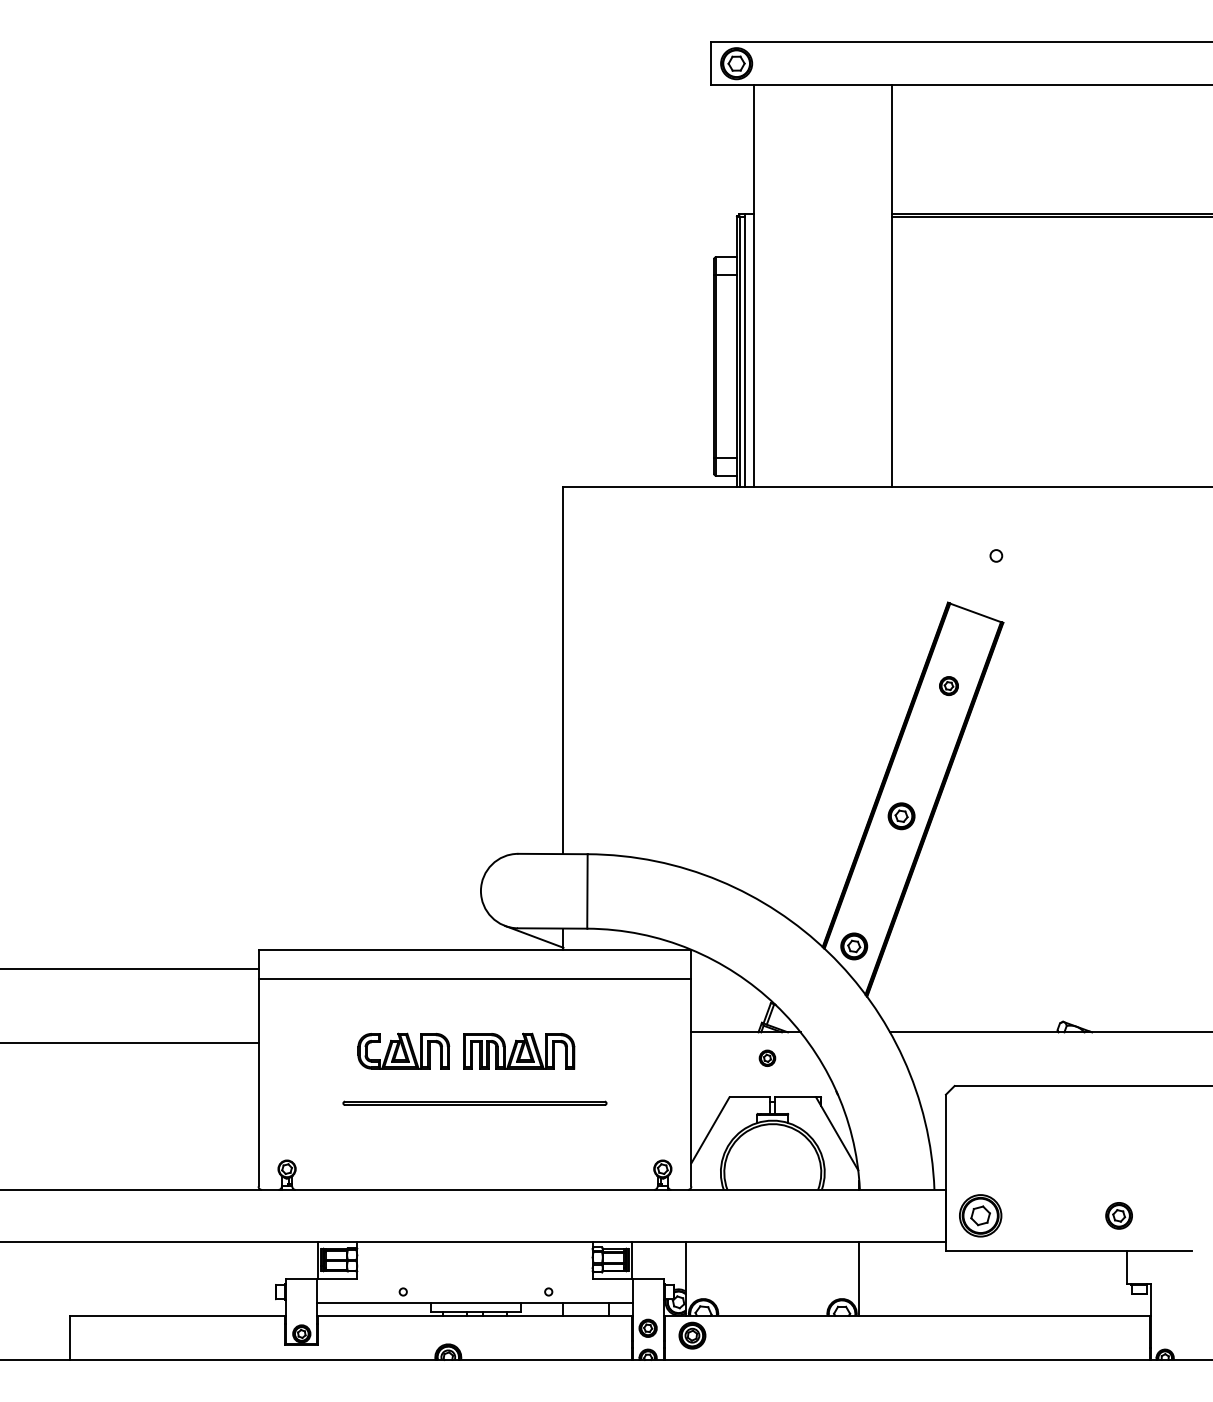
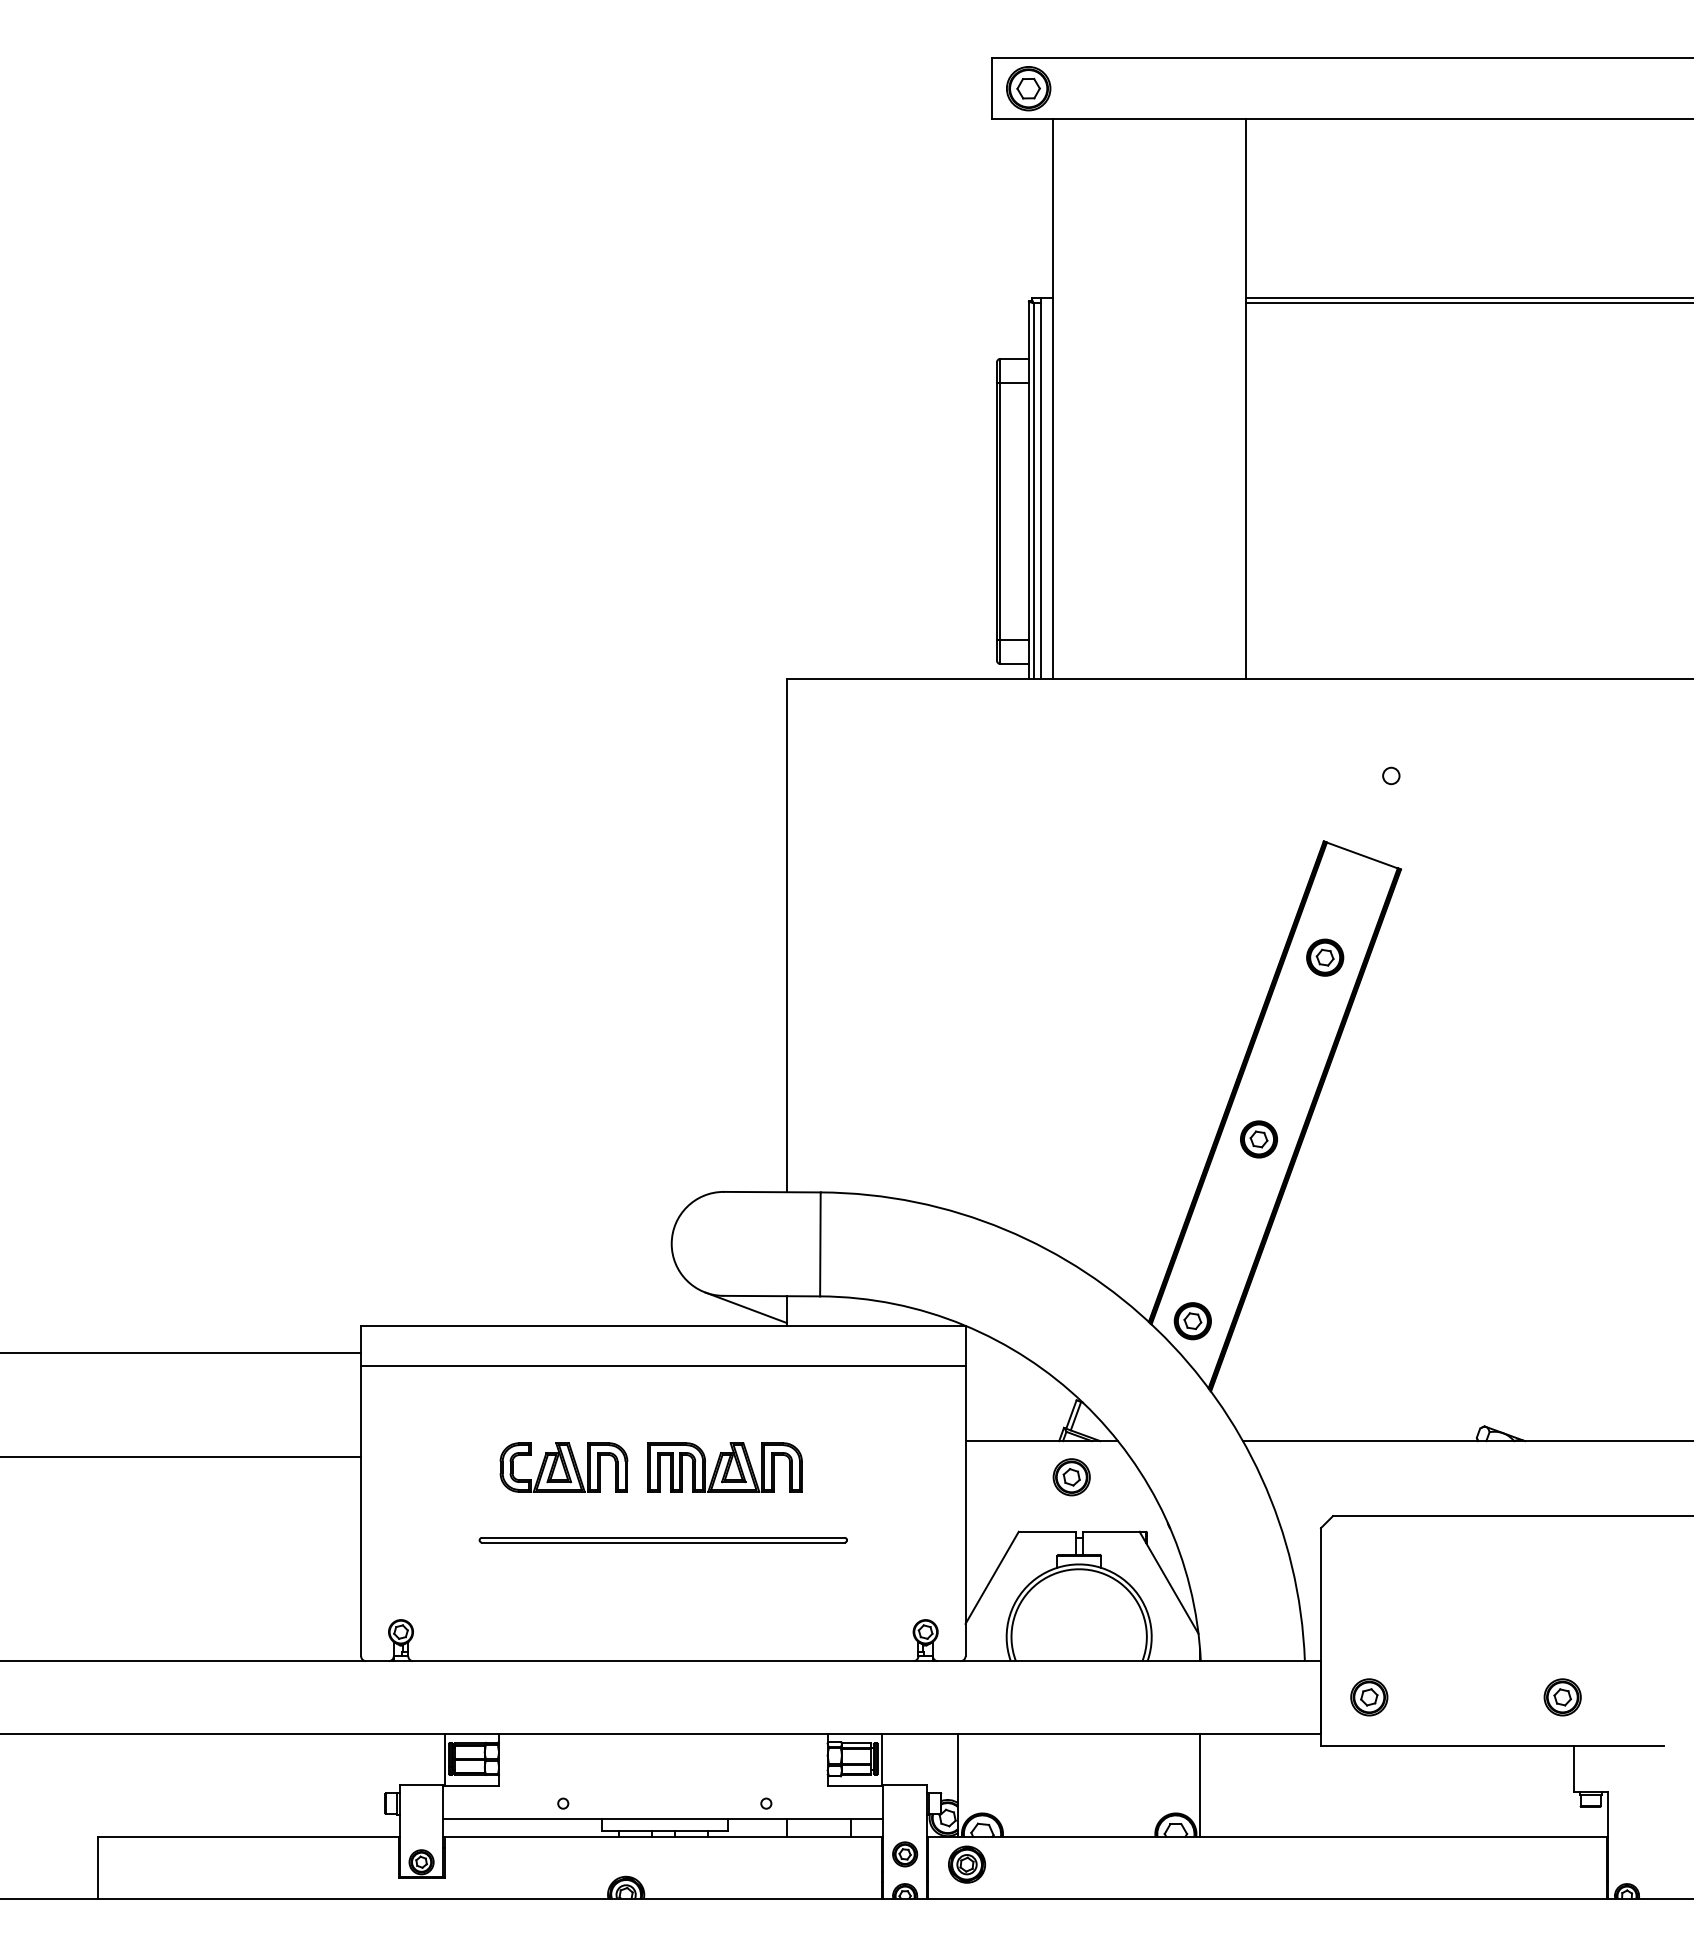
part: (948, 685) -> (1324, 956), size x1.43
part: (767, 1058) -> (1071, 1477), size x1.67
part: (980, 1215) -> (1369, 1696), size x0.62

